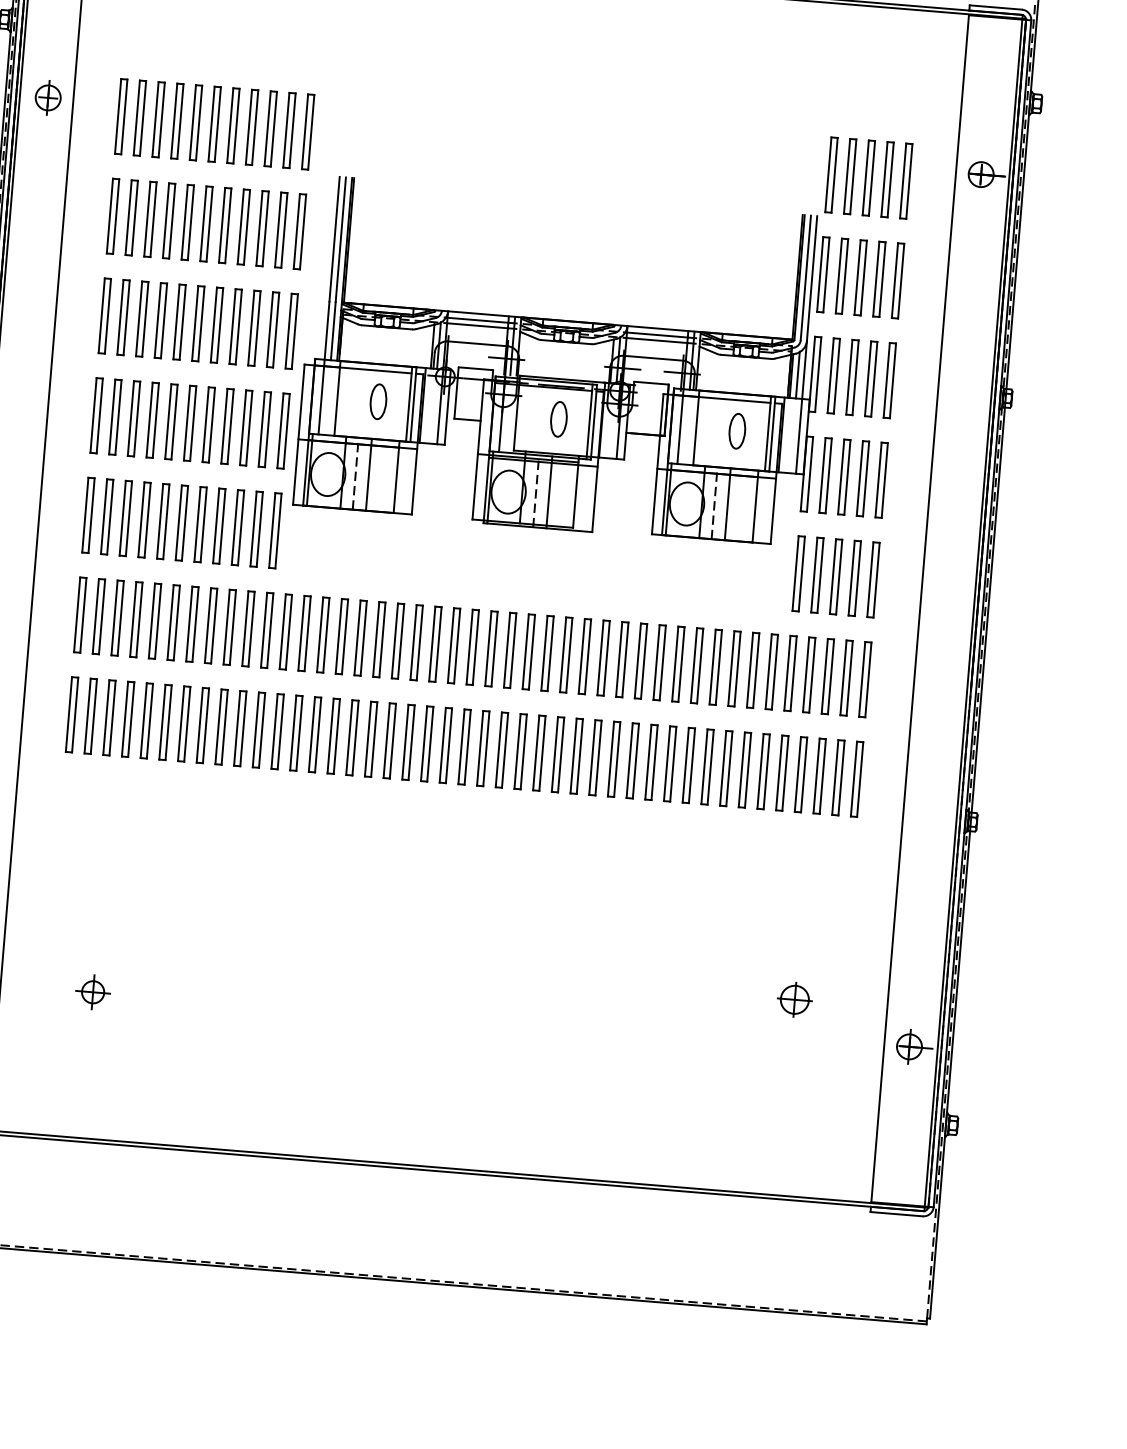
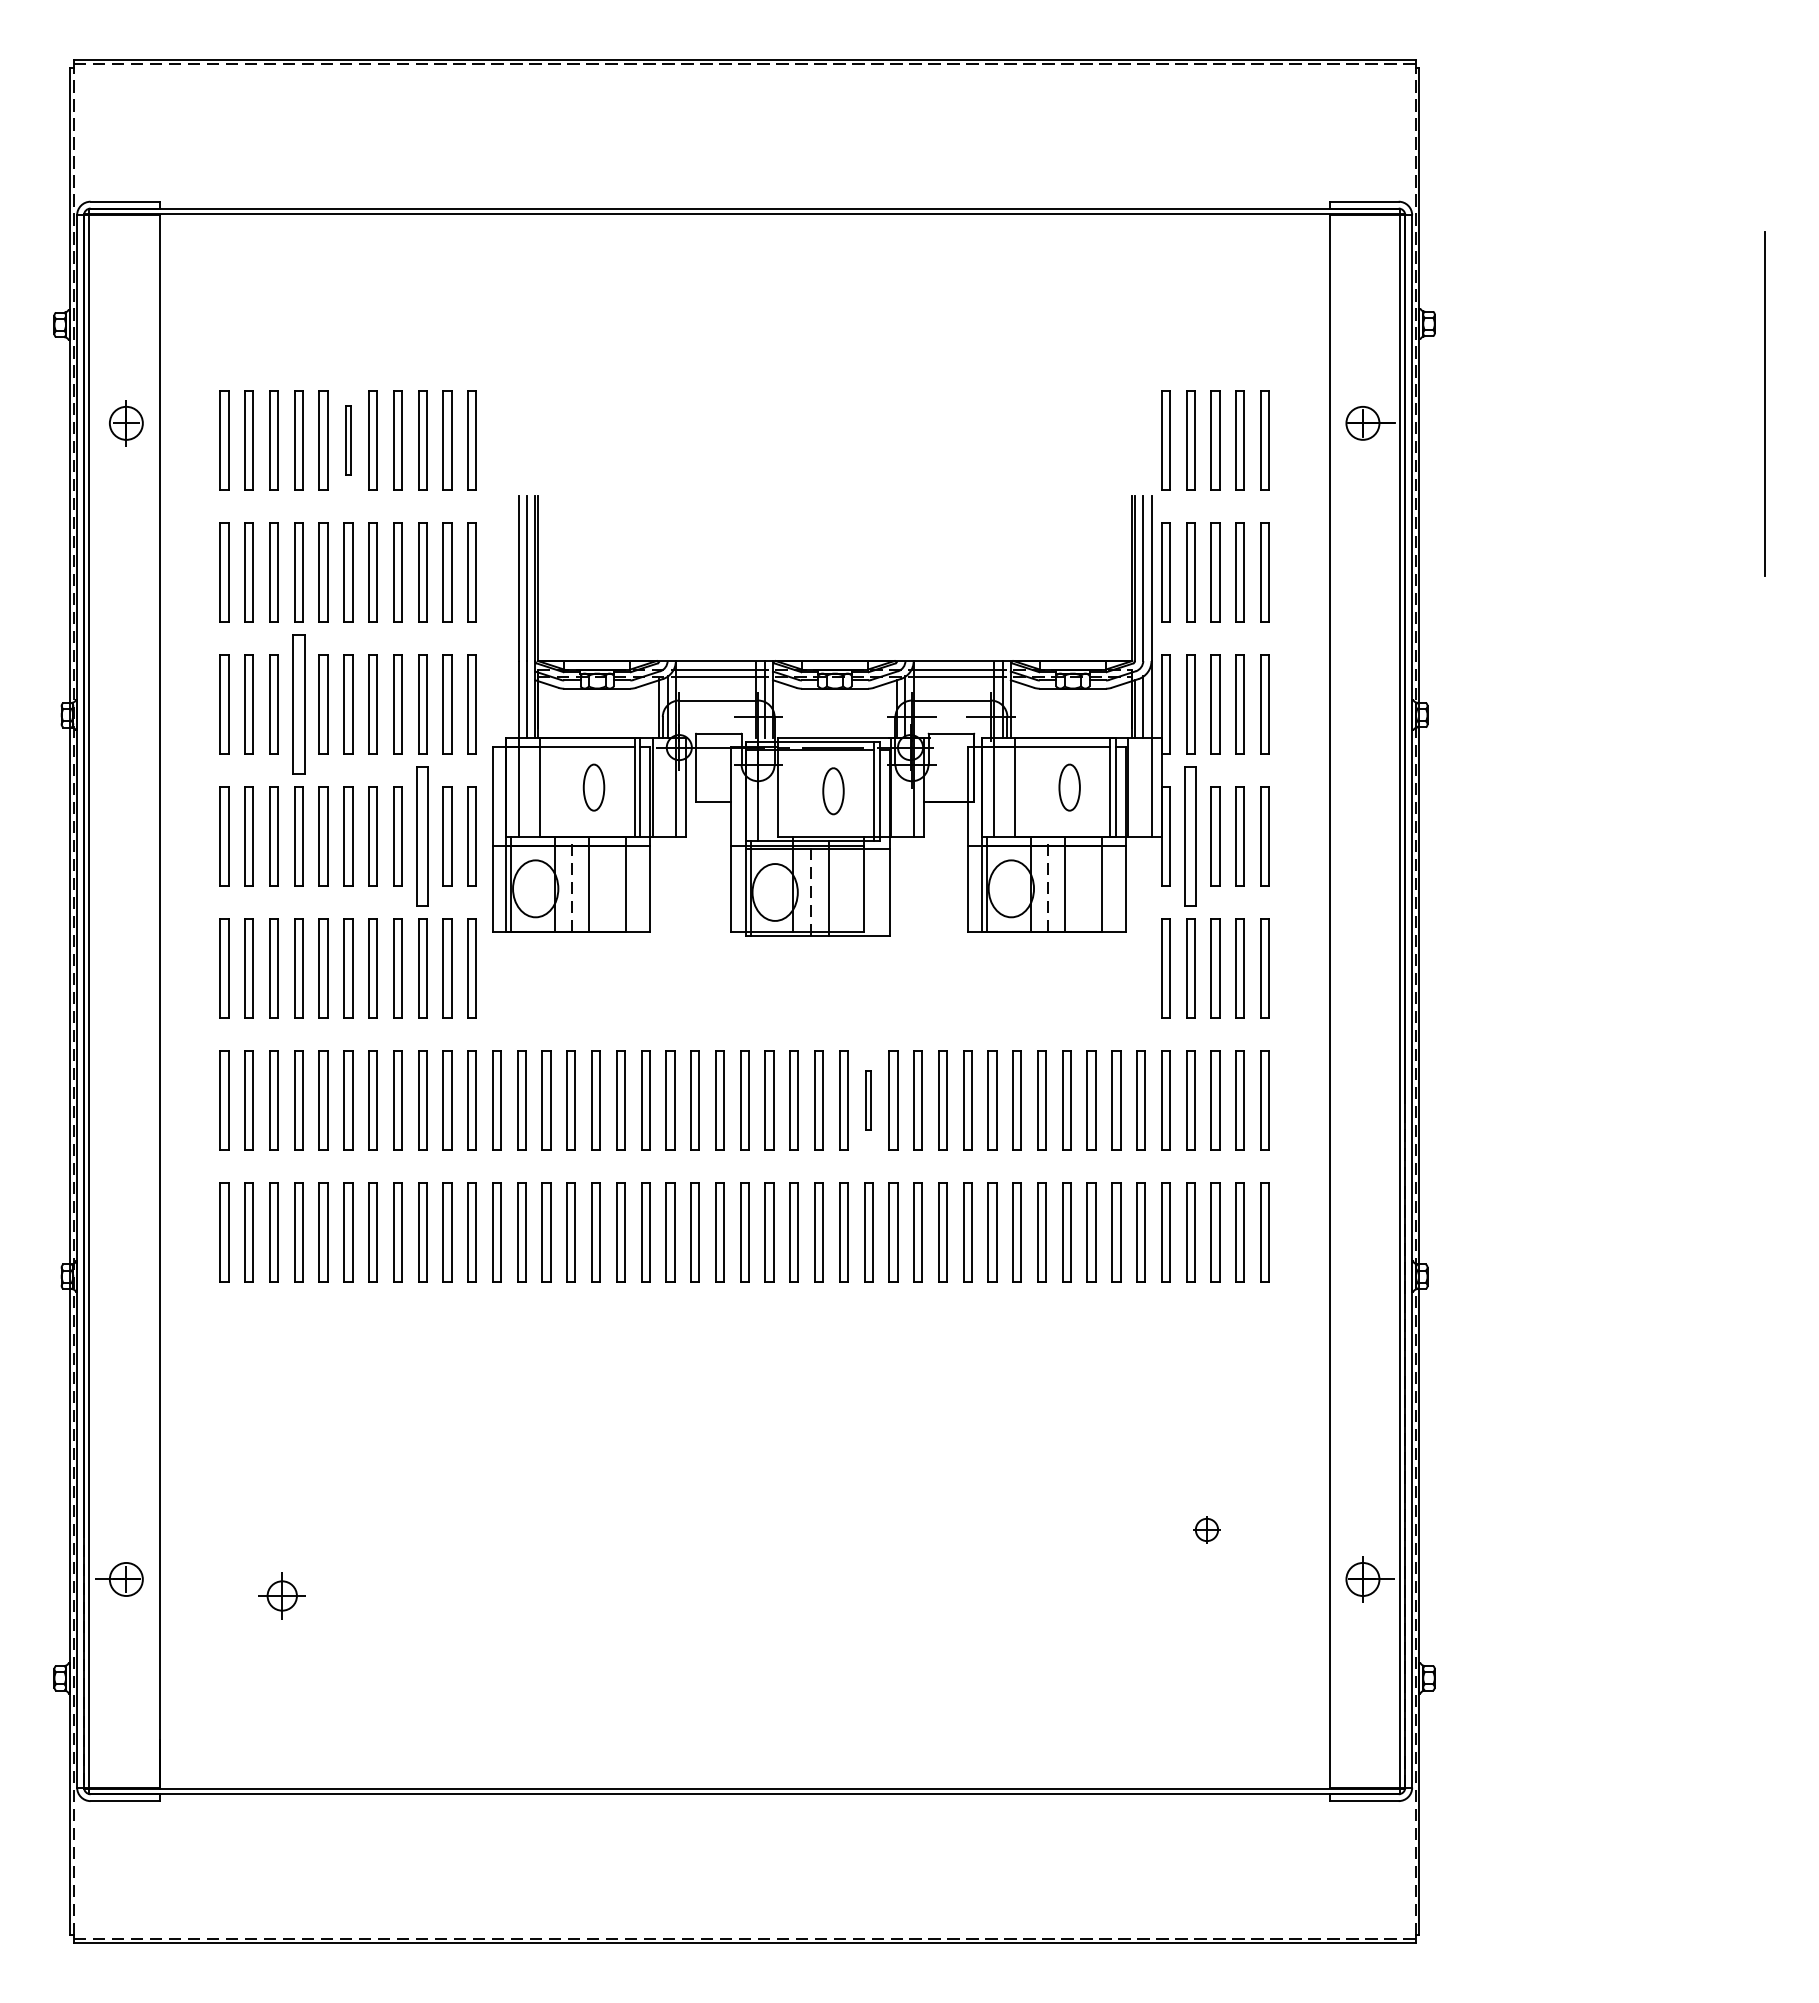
part: (214, 124) -> (348, 440), size x0.7
part: (160, 320) -> (298, 704), size x1.4
part: (246, 428) -> (422, 836), size x1.4
part: (825, 475) -> (1190, 836), size x1.4
part: (566, 654) -> (868, 1100), size x0.6
part: (794, 999) -> (1206, 1529), size x0.6

